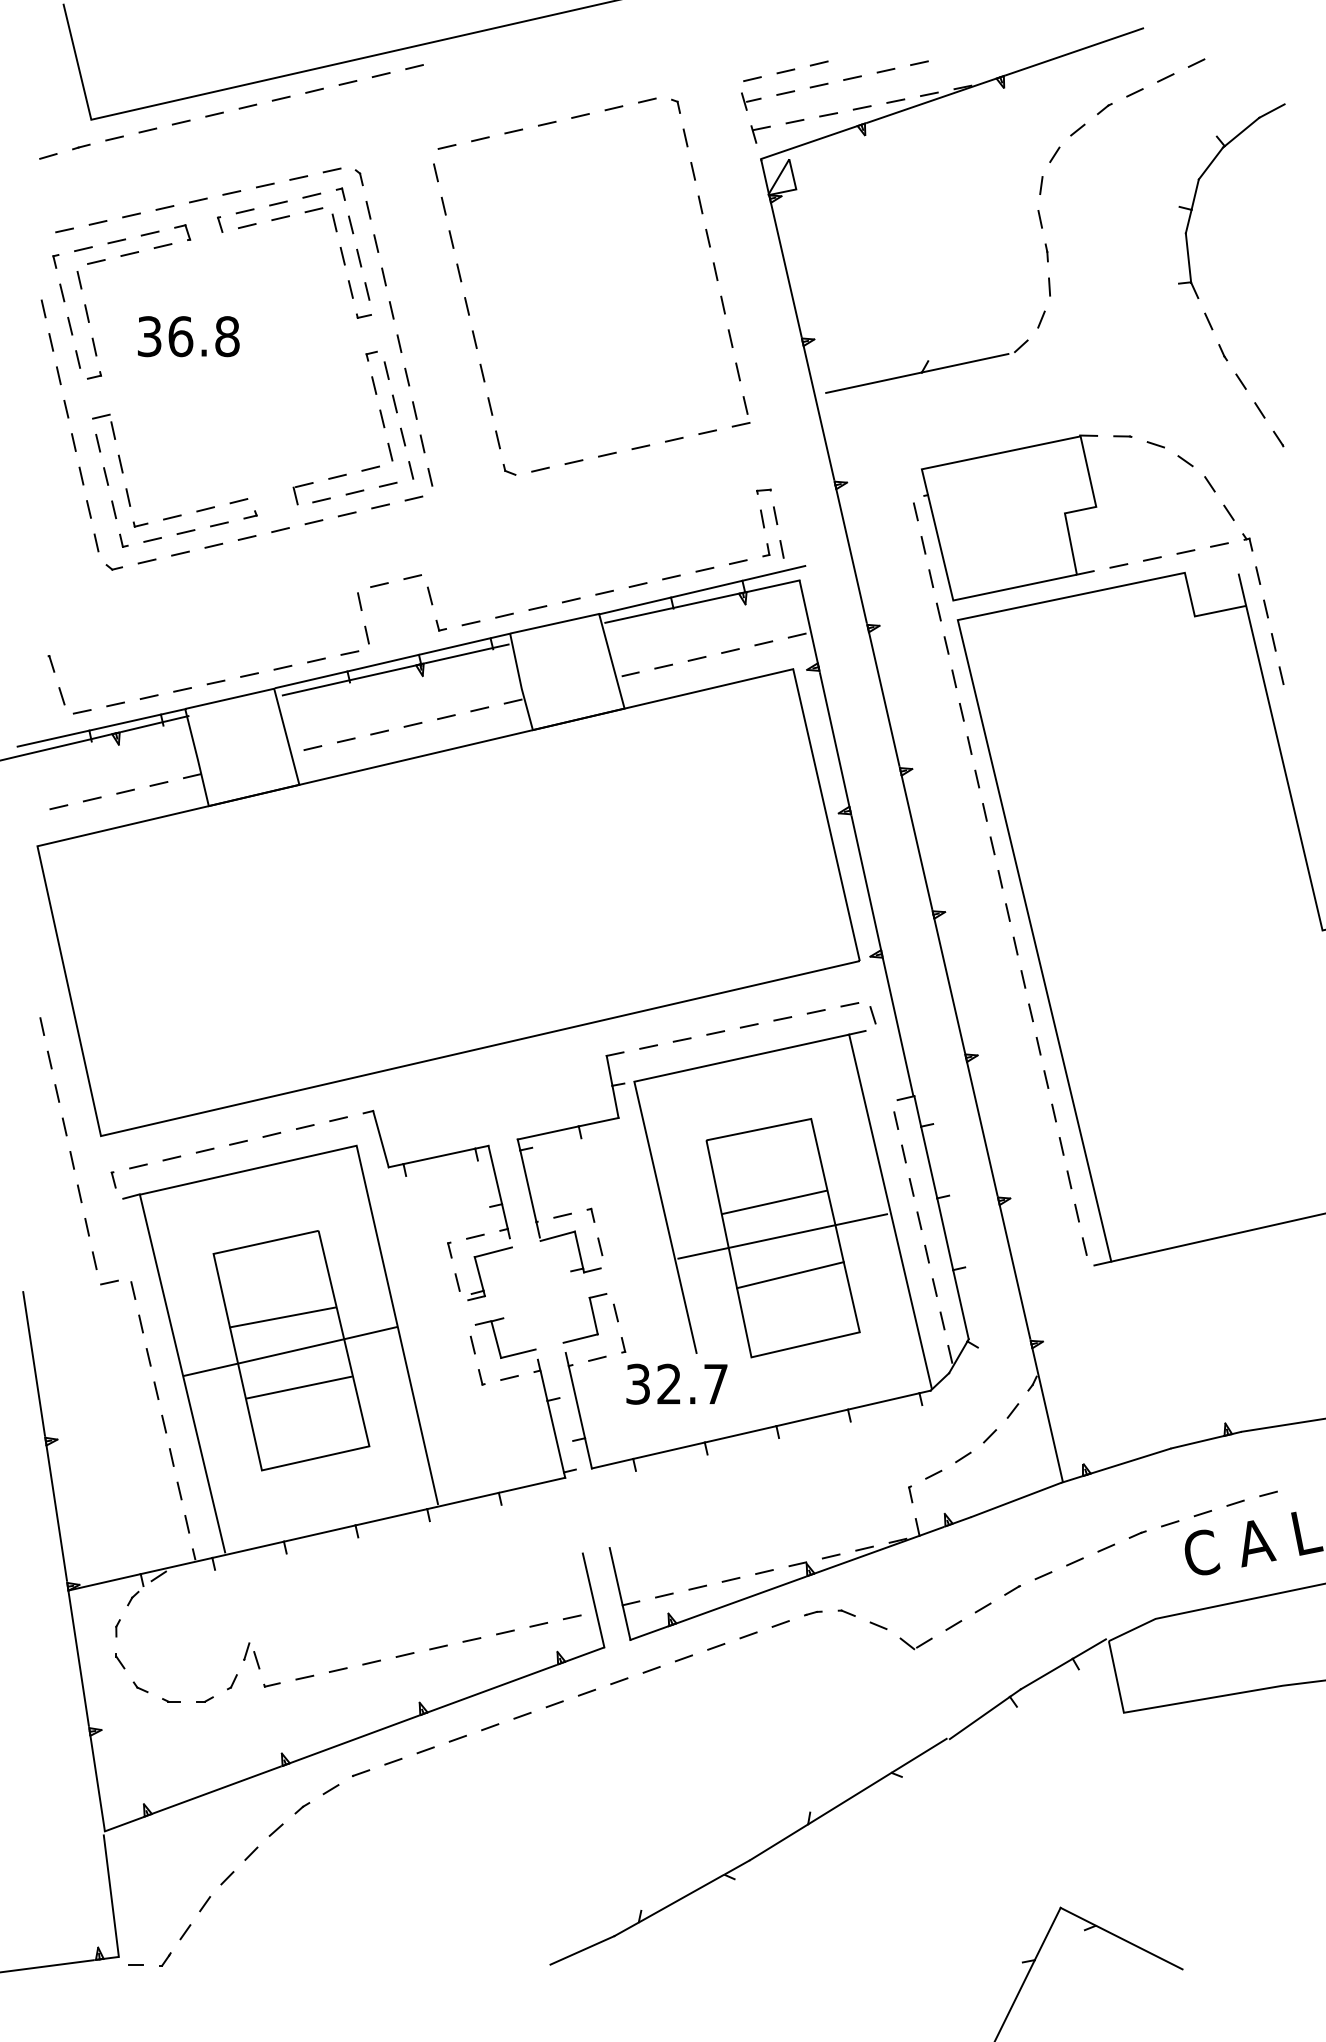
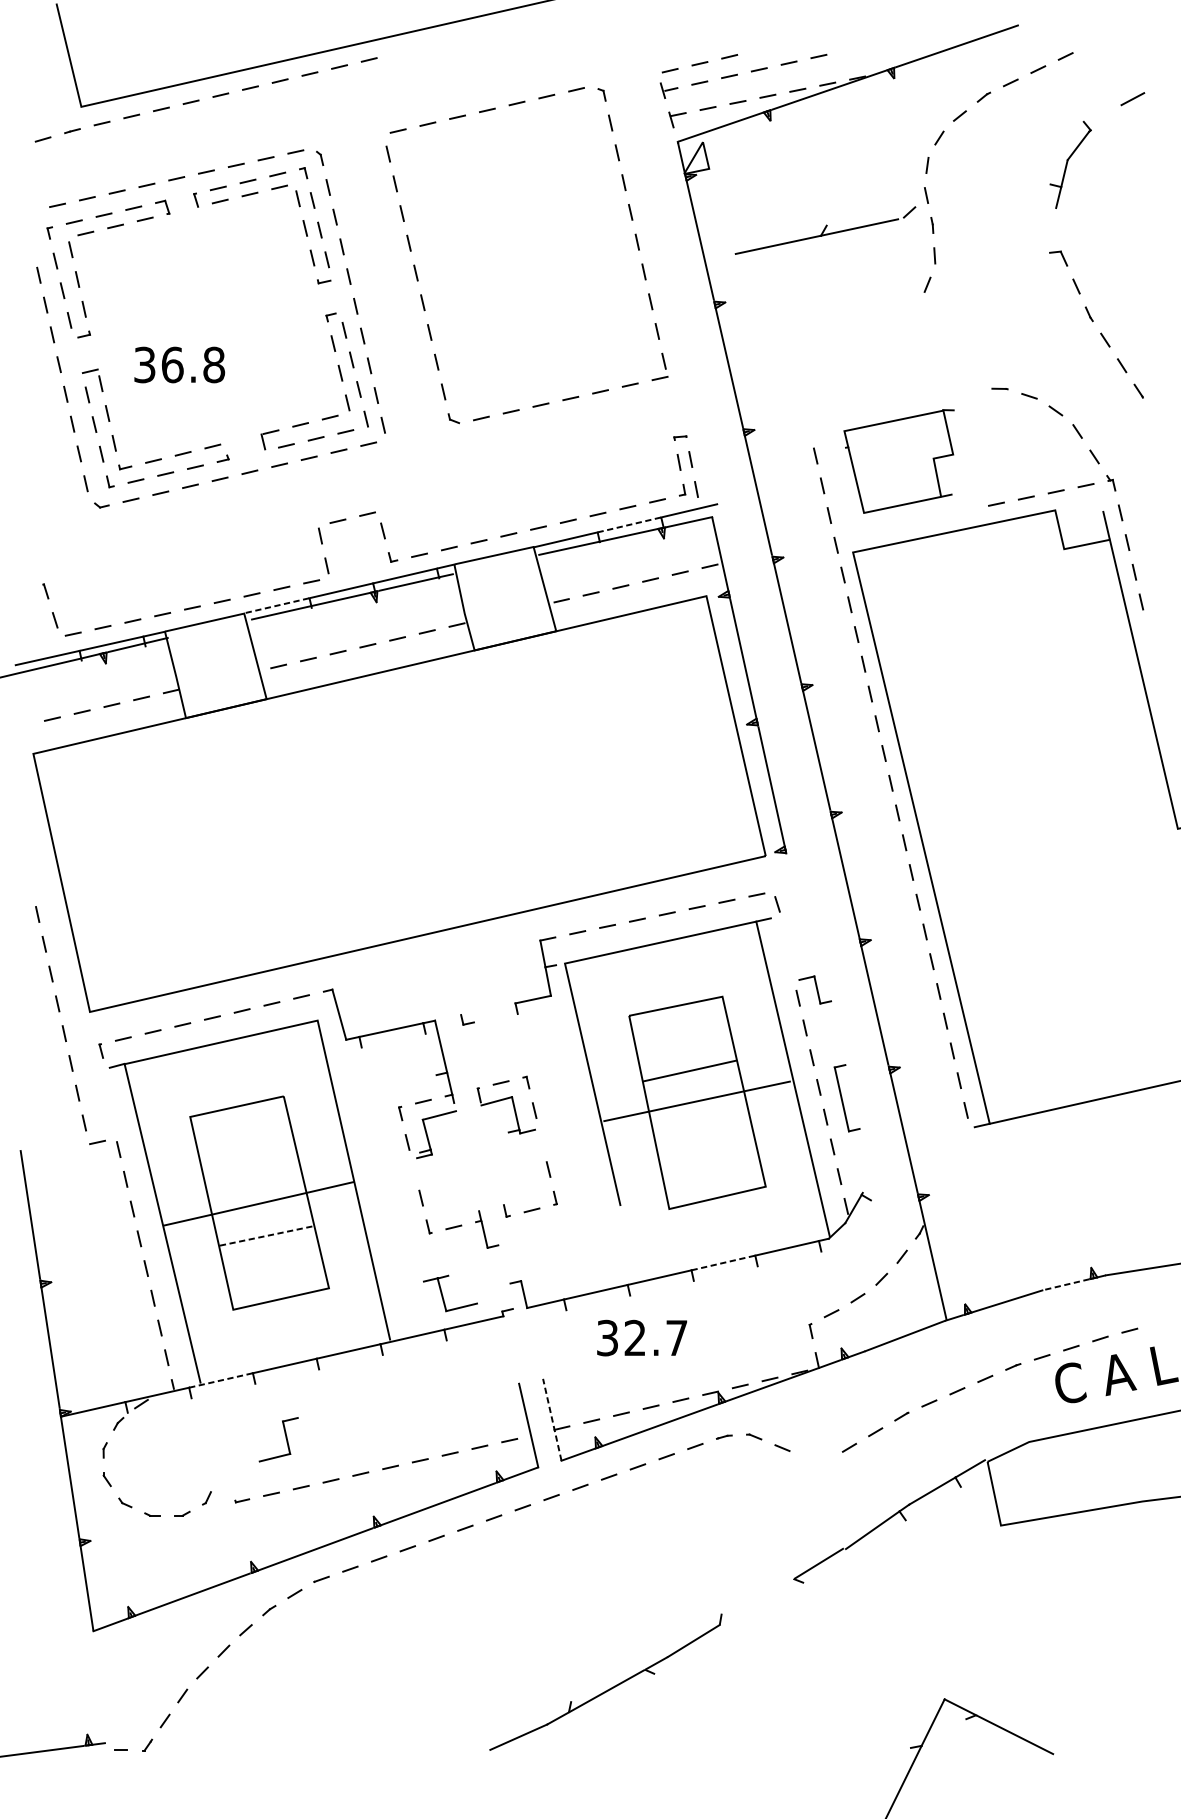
line: (1241, 131) -> (1105, 117), removed
line: (1188, 257) -> (1058, 229), removed
text: (188, 336) -> (179, 364), moved
part: (926, 366) -> (825, 230), moved
part: (1009, 517) -> (899, 461), size x0.7
line: (706, 589) -> (629, 525), solid -> dashed
line: (311, 679) -> (277, 605), solid -> dashed
line: (898, 1027) -> (800, 915), removed
line: (547, 1132) -> (487, 1008), removed
line: (929, 1162) -> (827, 1035), removed
line: (528, 1186) -> (470, 1056), removed
line: (790, 1275) -> (704, 1136), removed
line: (960, 1304) -> (855, 1161), removed
part: (592, 1316) -> (285, 1438), moved
line: (282, 1317) -> (251, 1173), removed
part: (497, 1339) -> (443, 1294), moved
text: (676, 1383) -> (641, 1337), moved
line: (299, 1387) -> (266, 1235), solid -> dashed
line: (576, 1402) -> (513, 1249), removed
line: (812, 1417) -> (723, 1262), solid -> dashed
line: (555, 1436) -> (494, 1279), removed
line: (1197, 1442) -> (1066, 1284), solid -> dashed
line: (248, 1549) -> (221, 1380), solid -> dashed
line: (620, 1593) -> (552, 1419), solid -> dashed
part: (915, 1643) -> (815, 1463), removed
part: (251, 1655) -> (224, 1474), removed
line: (849, 1798) -> (756, 1601), removed
line: (110, 1895) -> (98, 1688), removed

